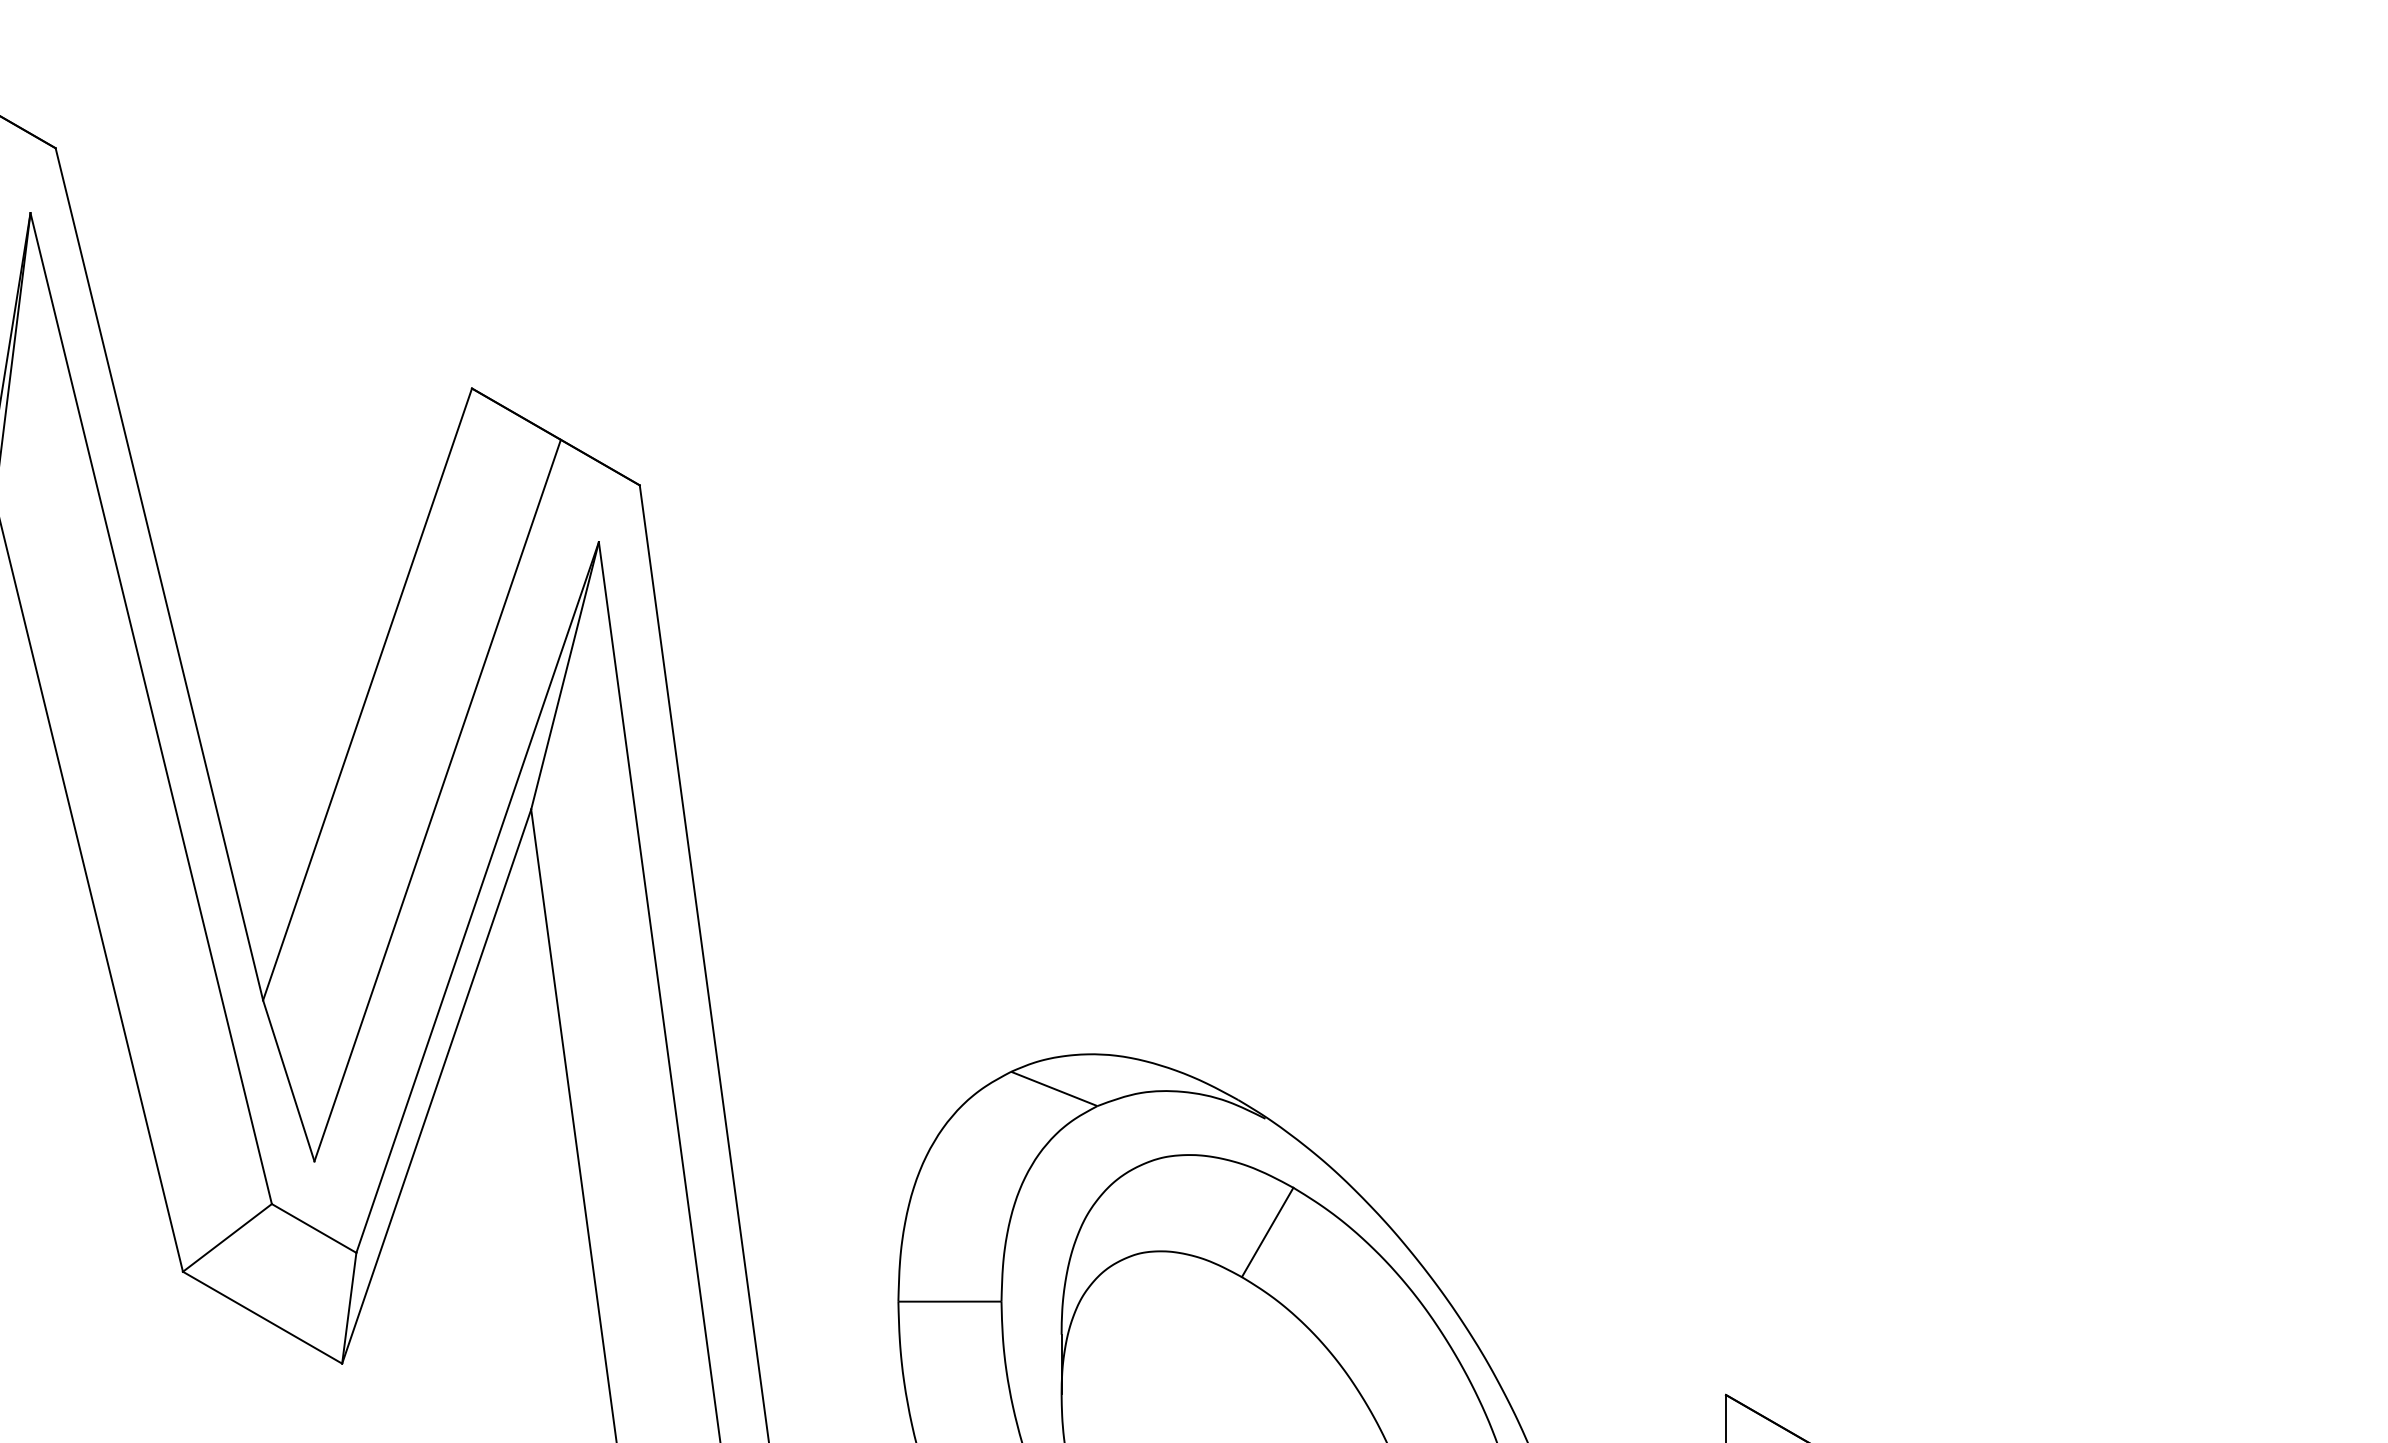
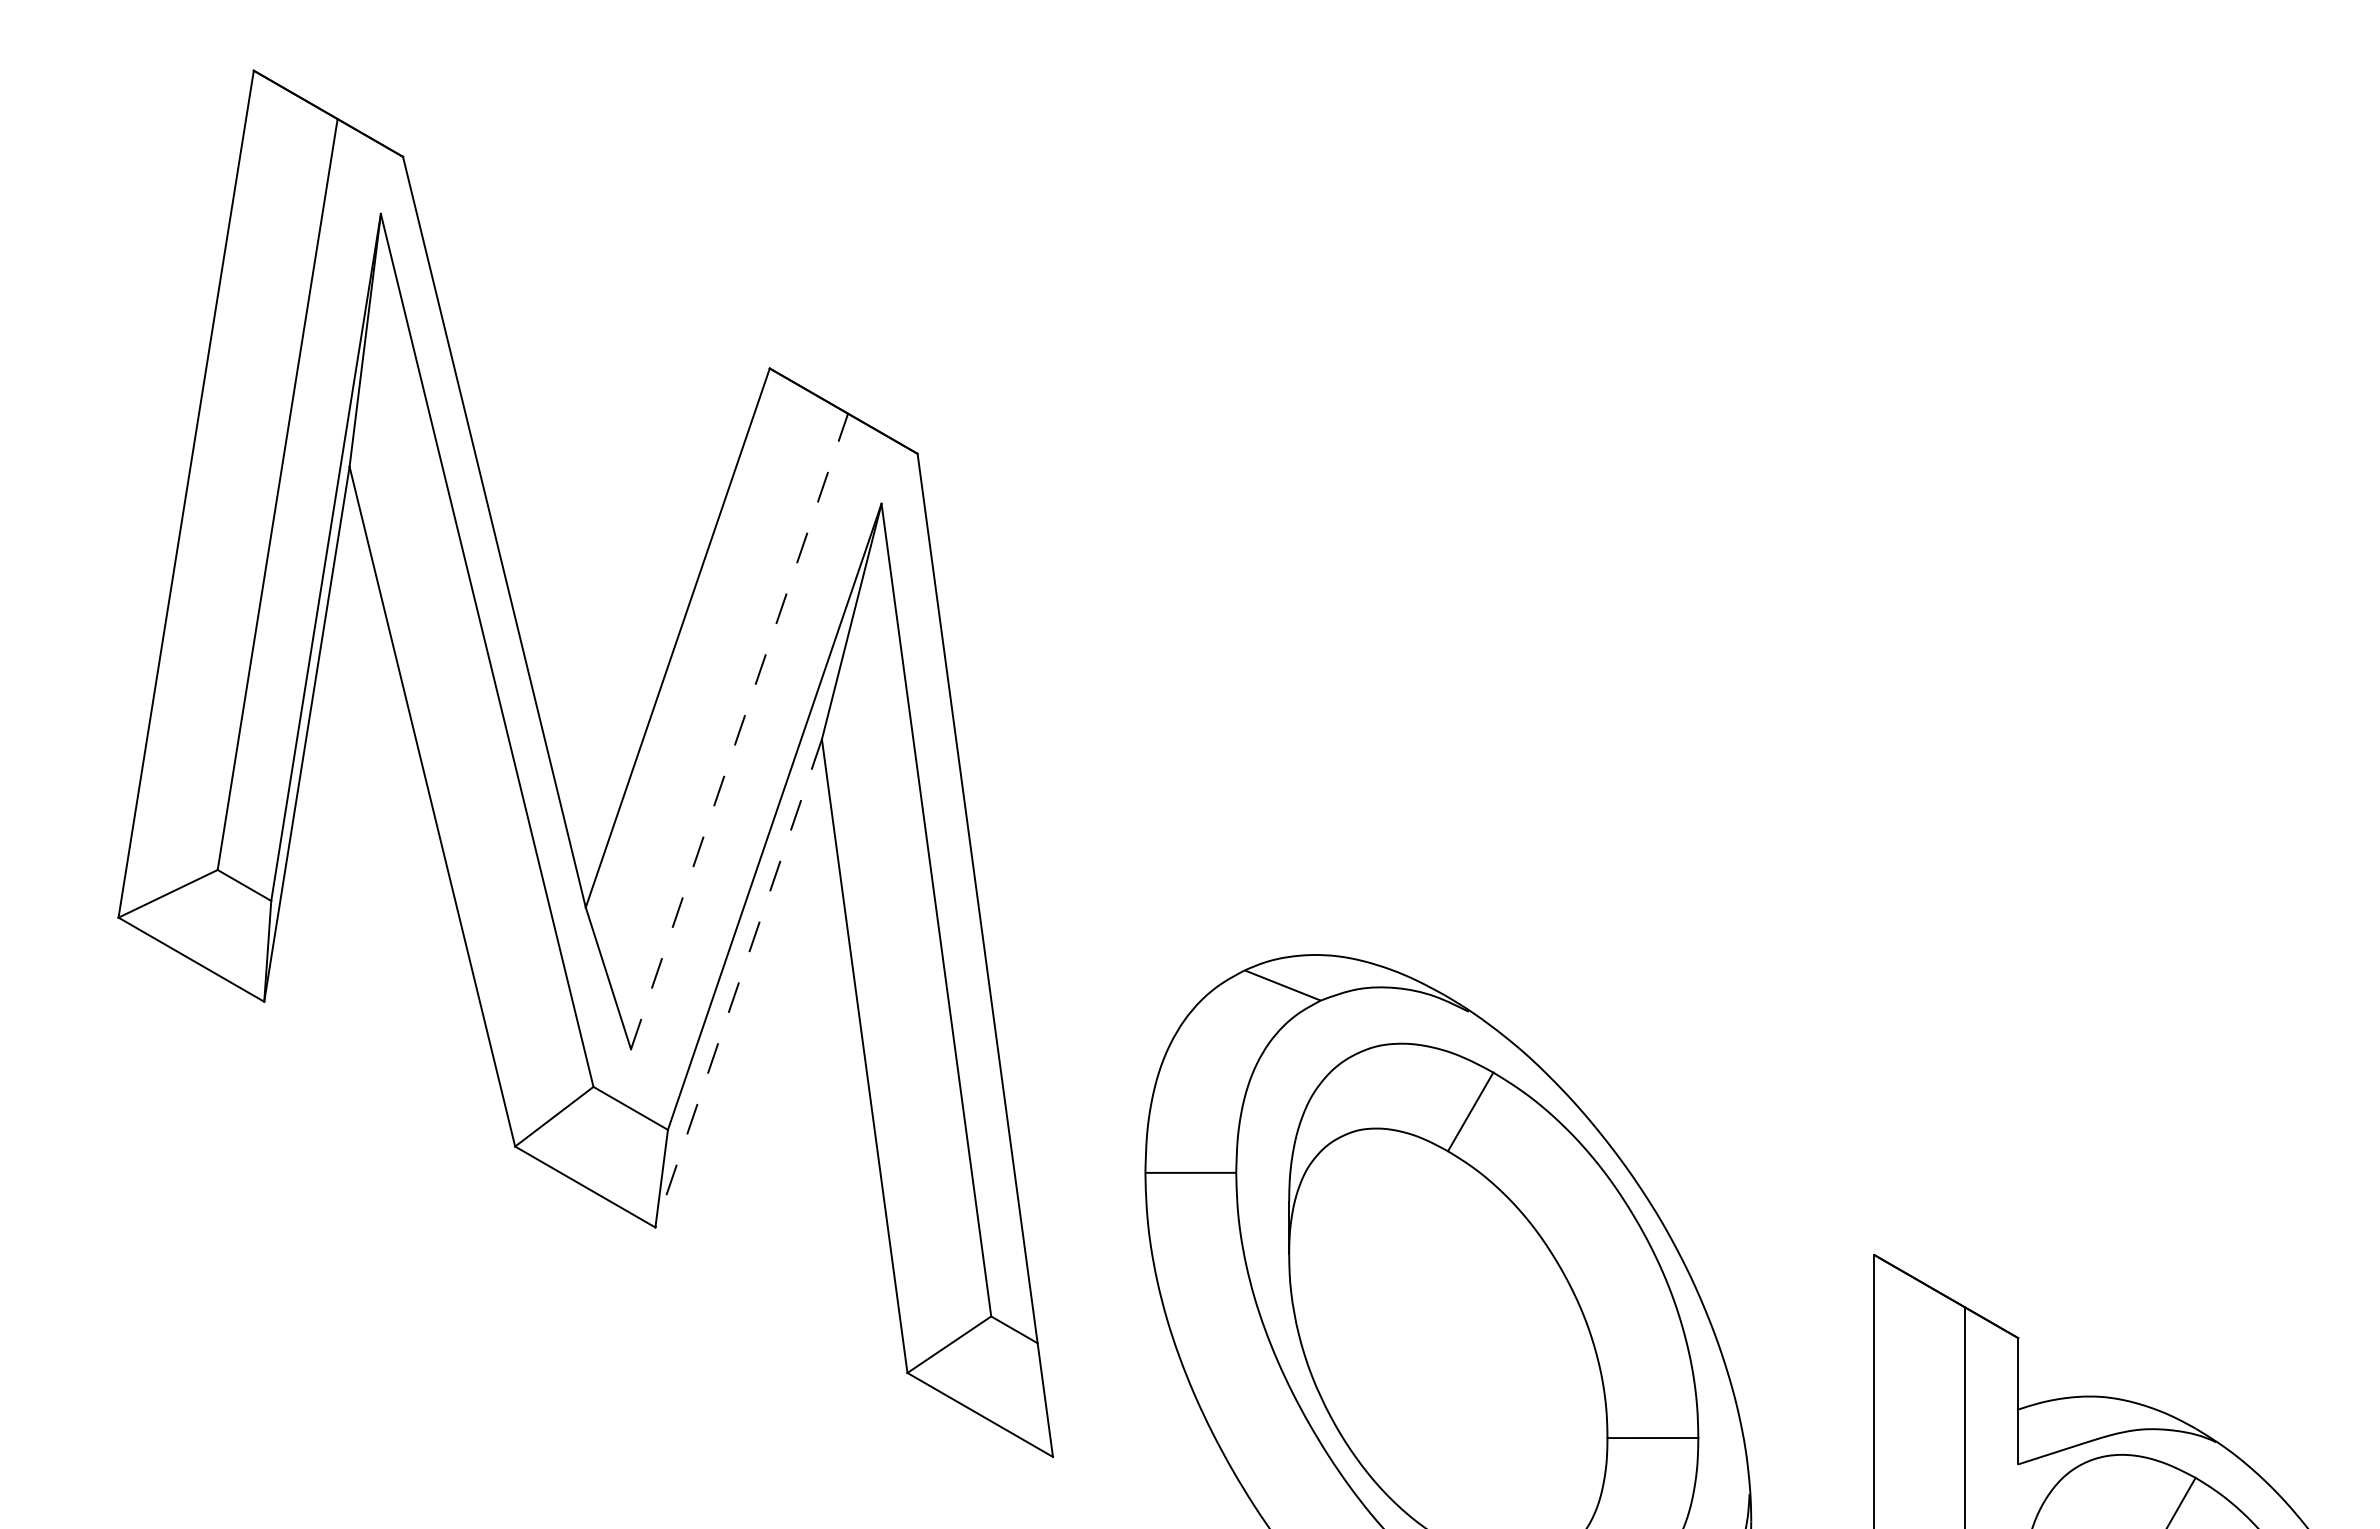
line: (437, 800) -> (739, 731), solid -> dashed
line: (436, 1086) -> (738, 983), solid -> dashed

